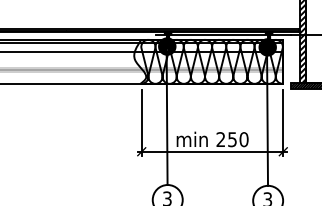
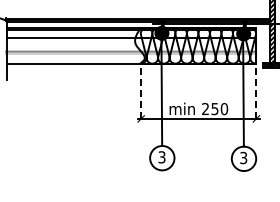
line: (142, 122) -> (141, 95), solid -> dashed
line: (283, 122) -> (256, 95), solid -> dashed

